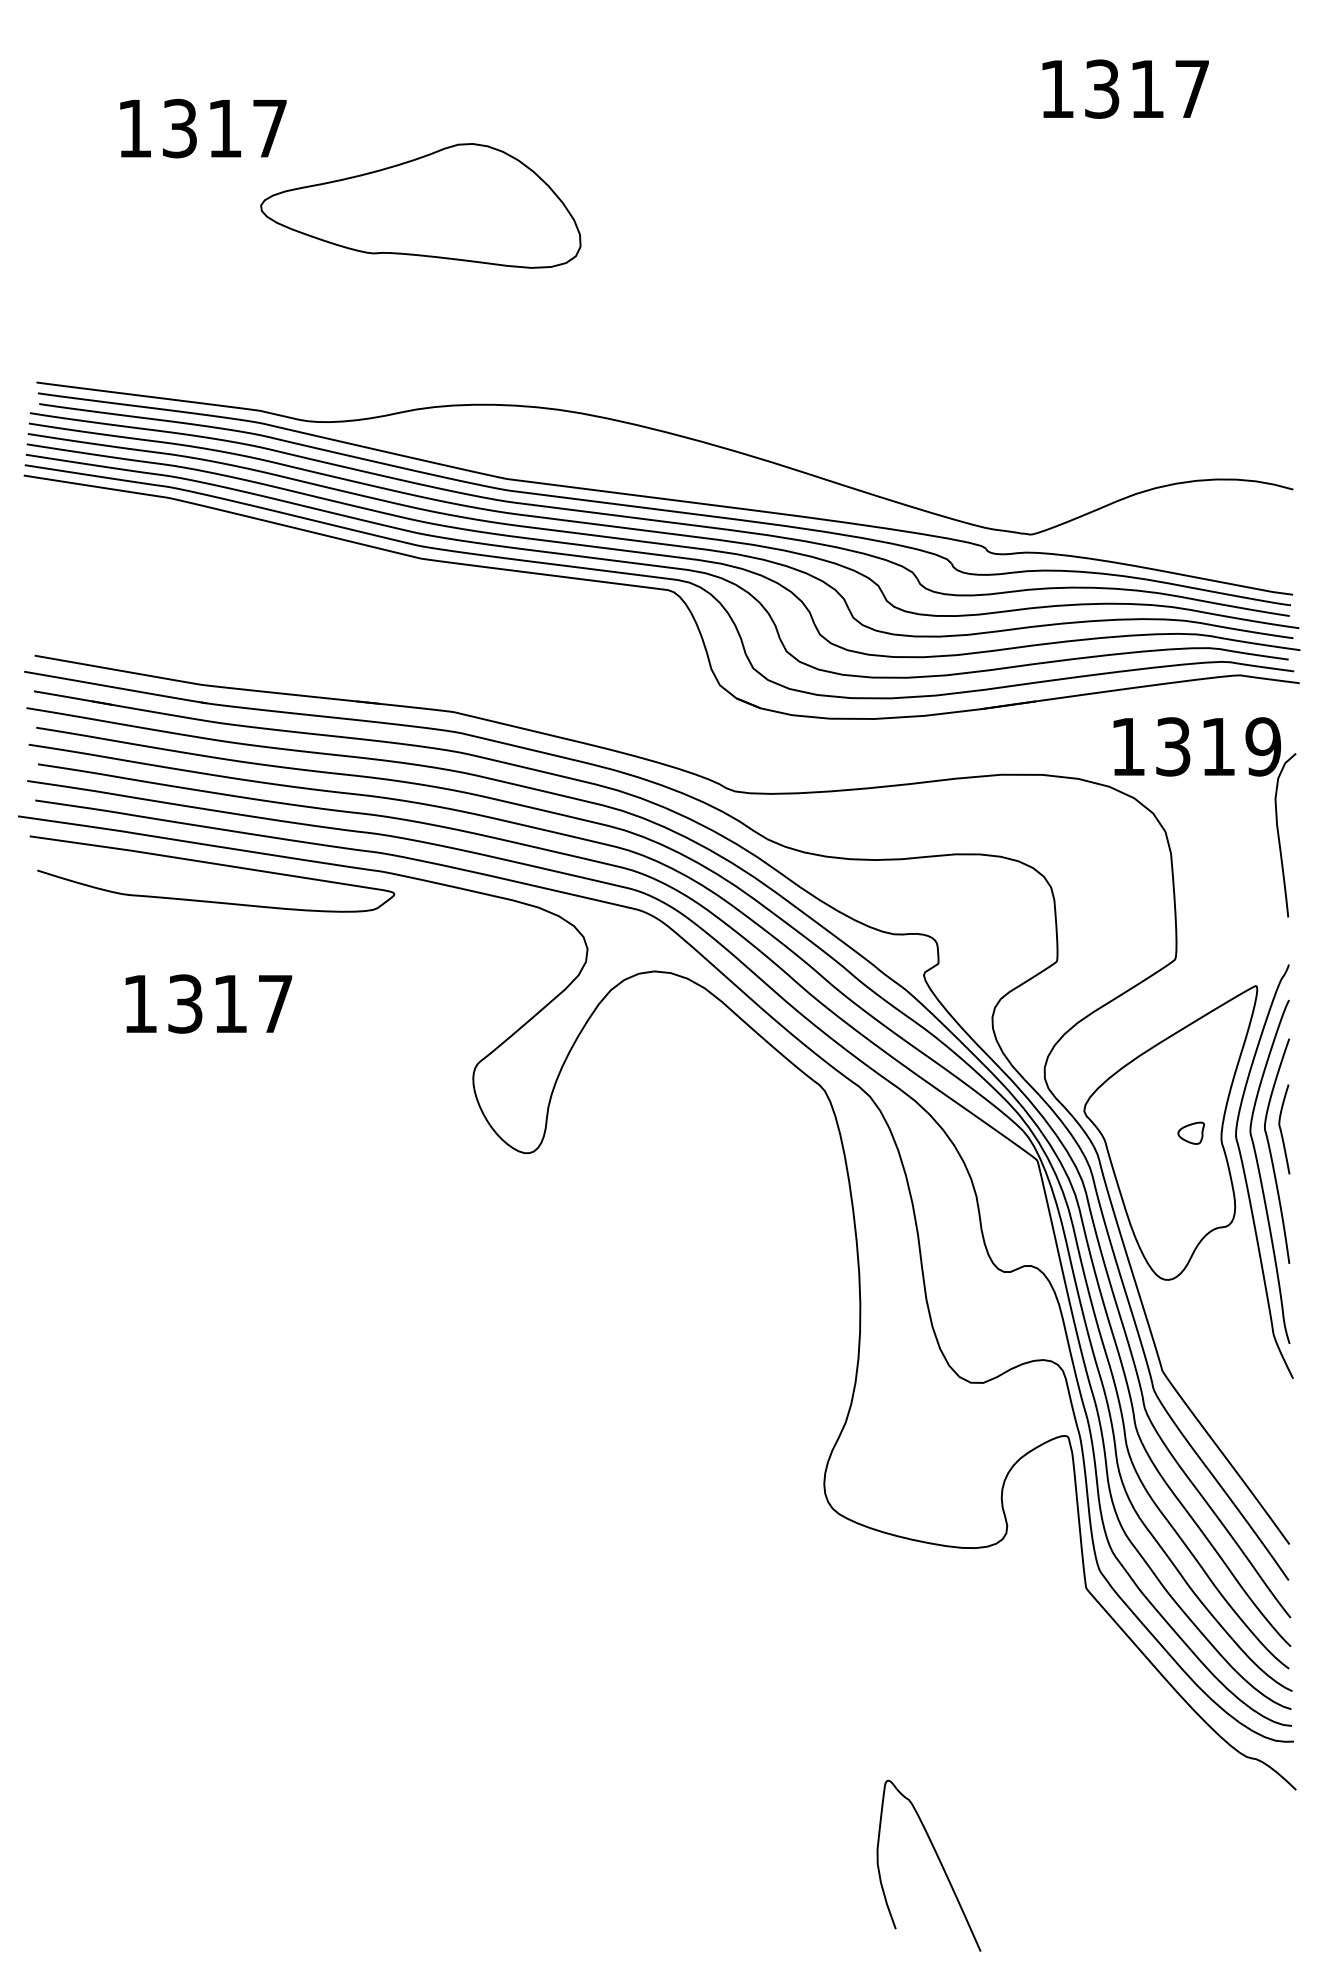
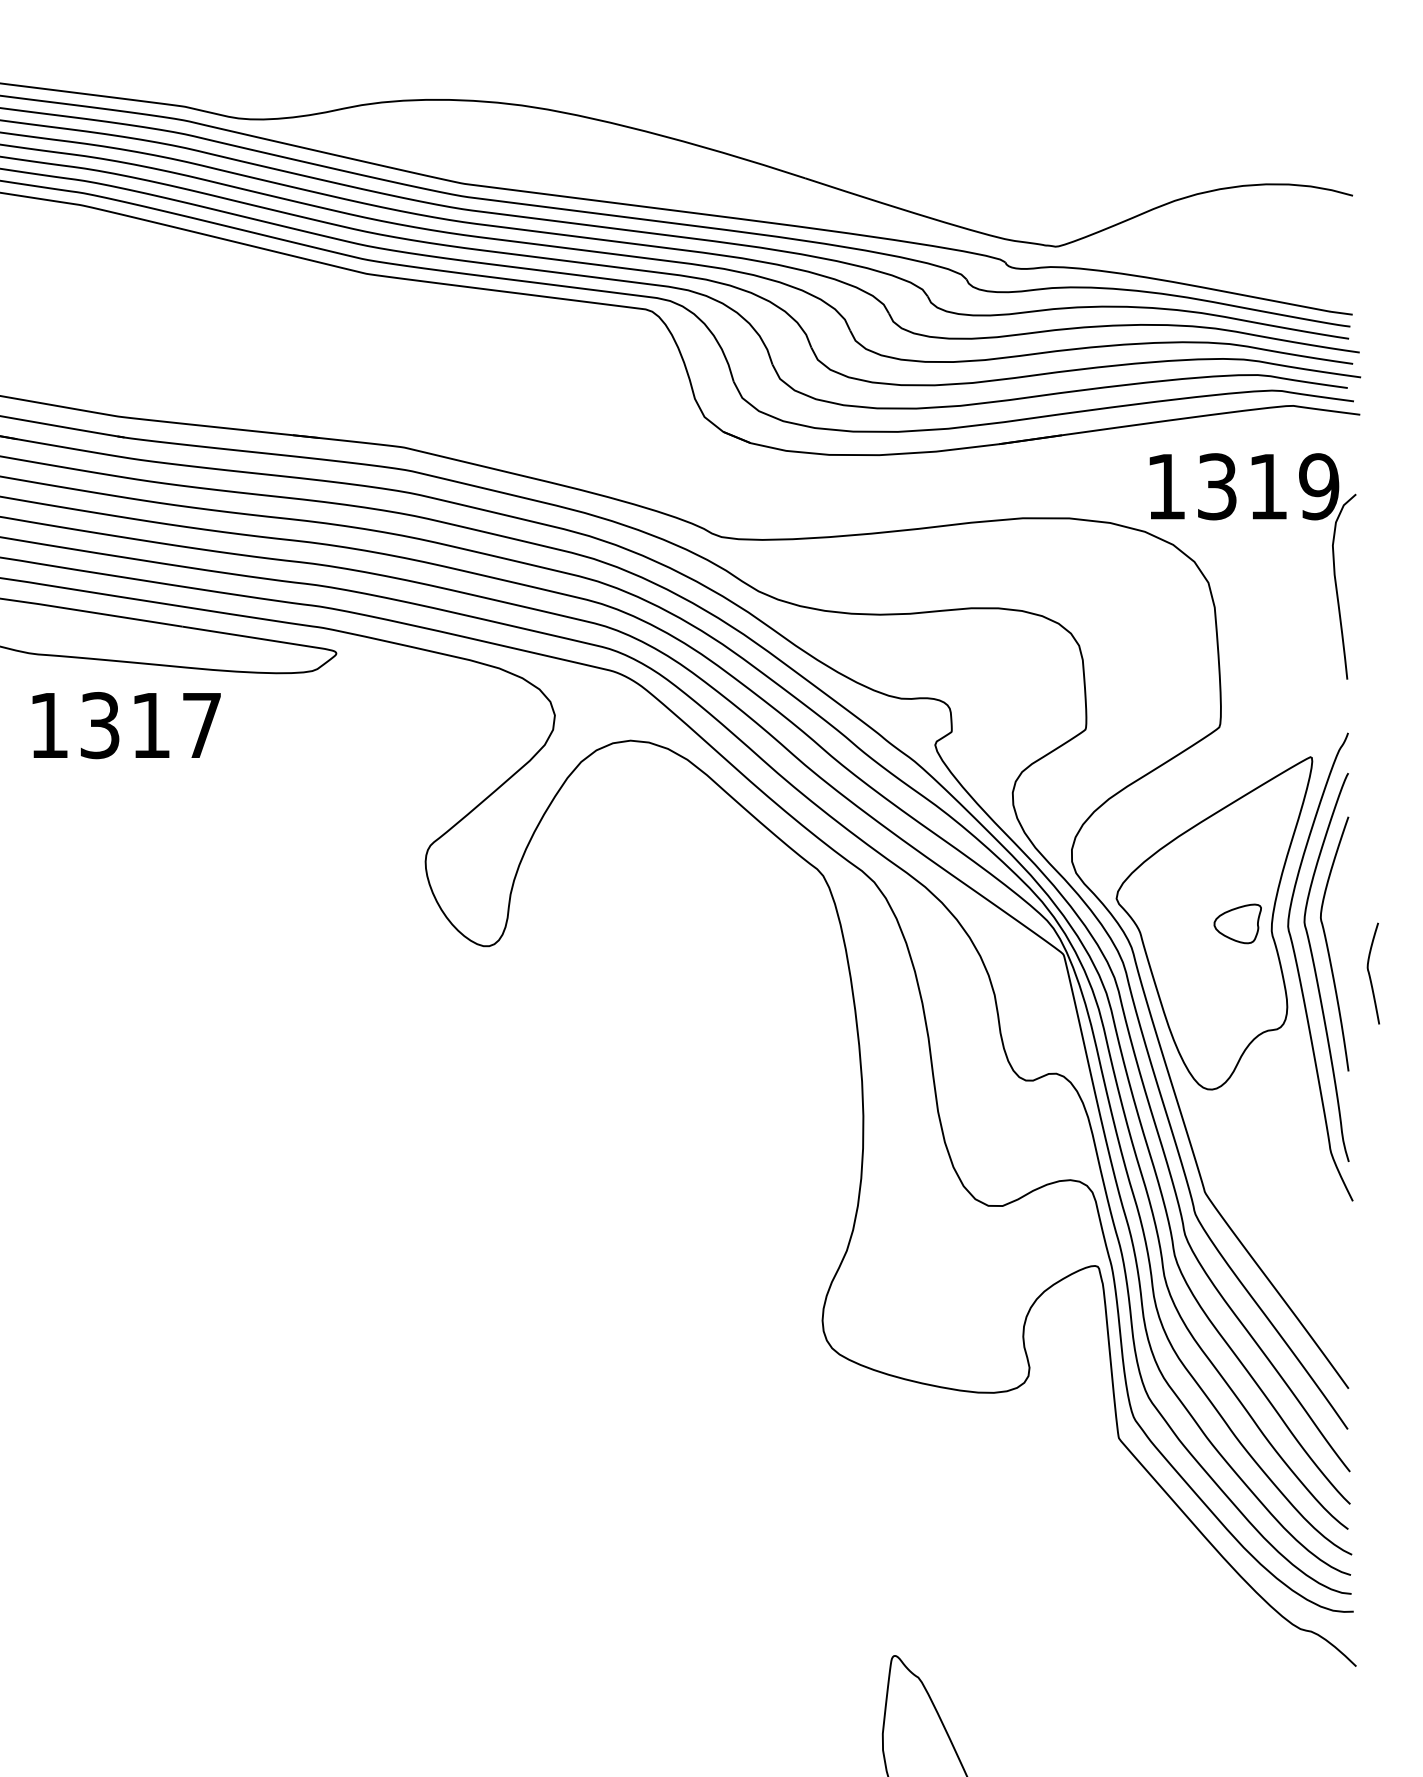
text: (208, 1003) -> (126, 724), moved
curve: (1281, 1129) -> (1370, 973), moved
part: (1190, 1132) -> (1236, 922), size x1.6

